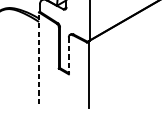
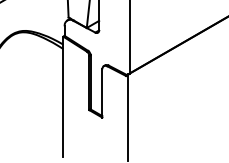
line: (68, 56) -> (102, 94), dashed -> solid
line: (39, 58) -> (63, 96), dashed -> solid

